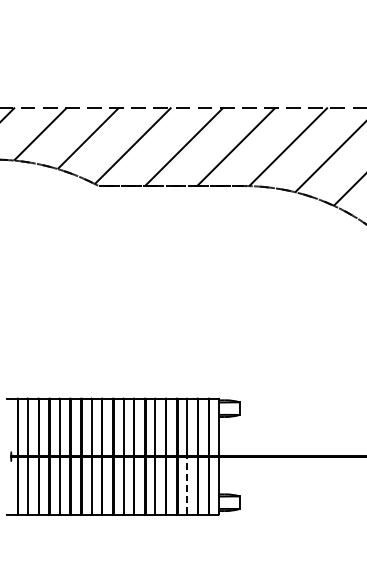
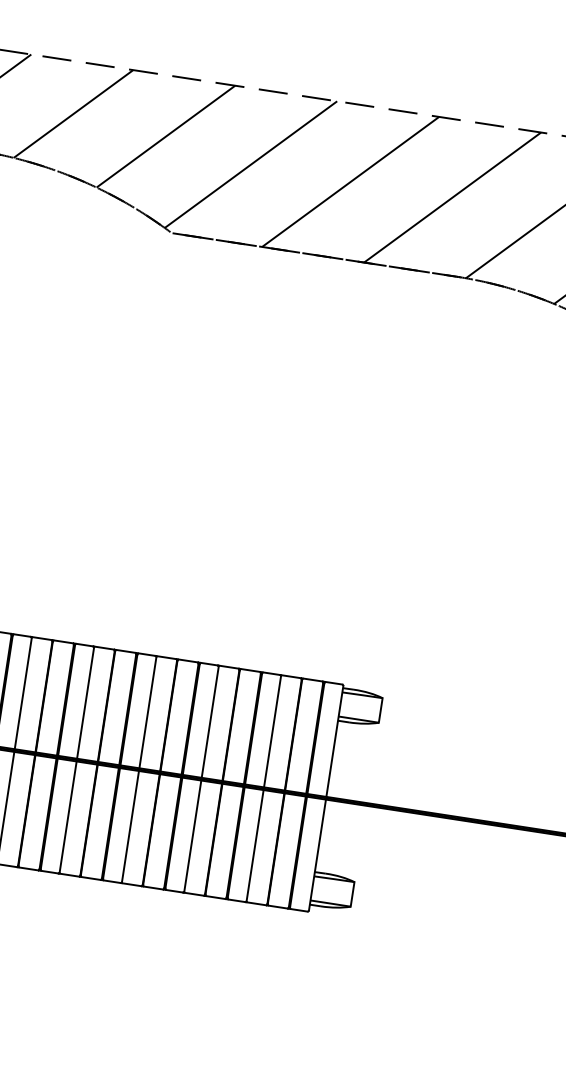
line: (187, 485) -> (255, 845), dashed -> solid

